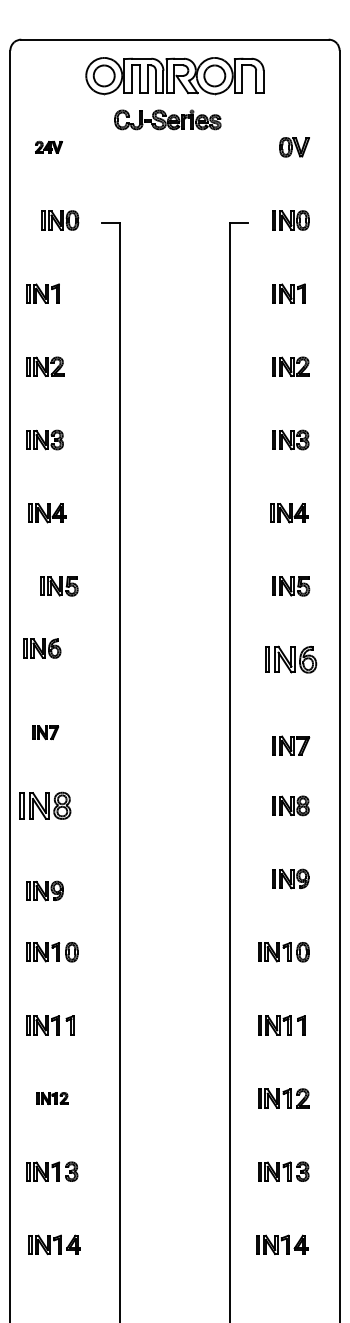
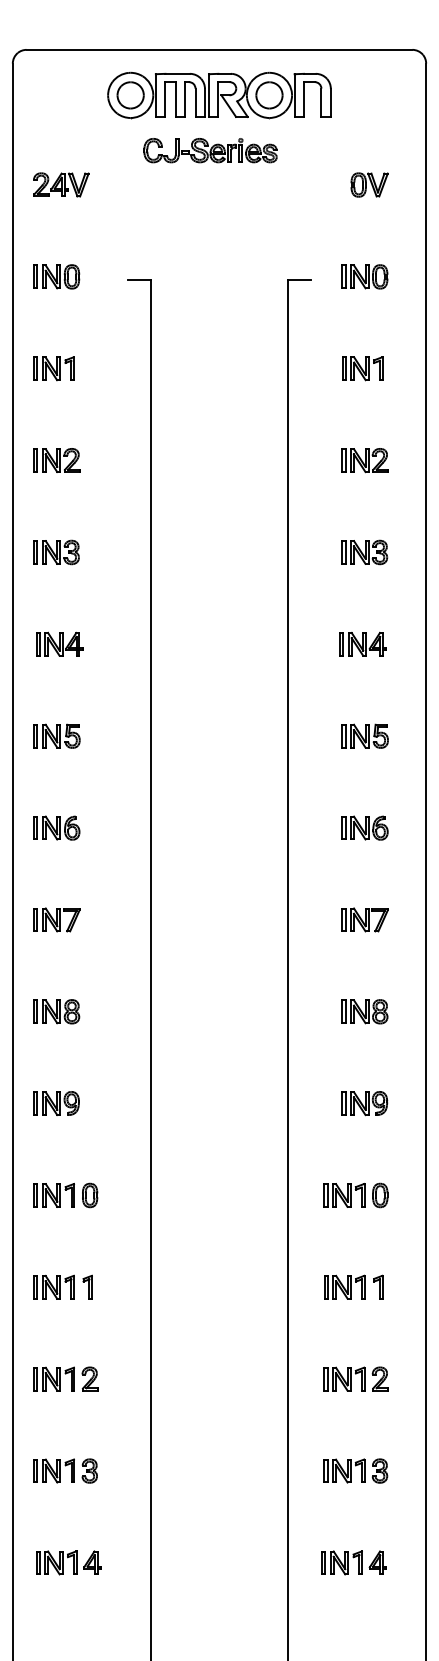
part: (48, 147) -> (60, 185), size x1.67
part: (60, 220) -> (56, 276), moved
part: (59, 586) -> (56, 736), moved
part: (42, 648) -> (56, 827), moved
part: (290, 659) -> (364, 827), size x0.71
part: (45, 732) -> (56, 919), size x1.43
part: (291, 745) -> (365, 919), moved
part: (45, 805) -> (56, 1011), size x0.71
part: (44, 890) -> (55, 1102), moved
part: (52, 1098) -> (65, 1379), size x1.67

